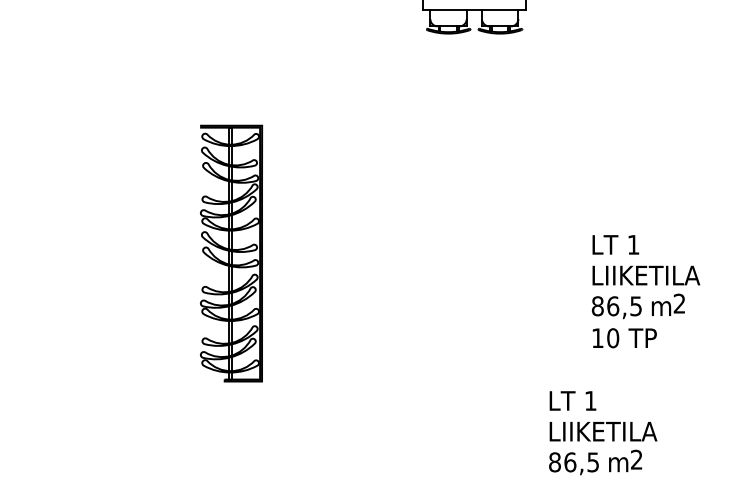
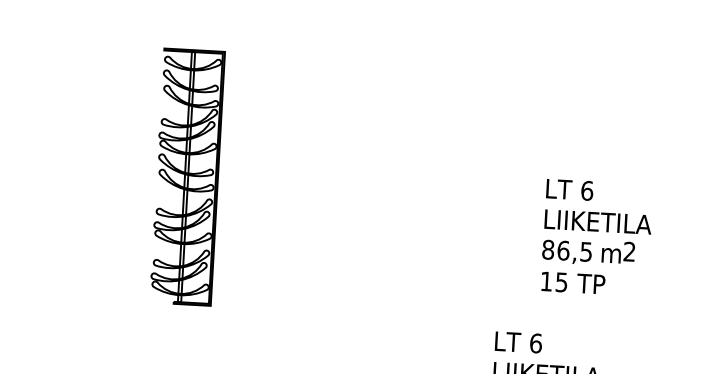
text: (633, 244) -> (587, 190), 1 -> 6
text: (613, 338) -> (562, 282), 10 -> 15
text: (590, 400) -> (535, 342), 1 -> 6

